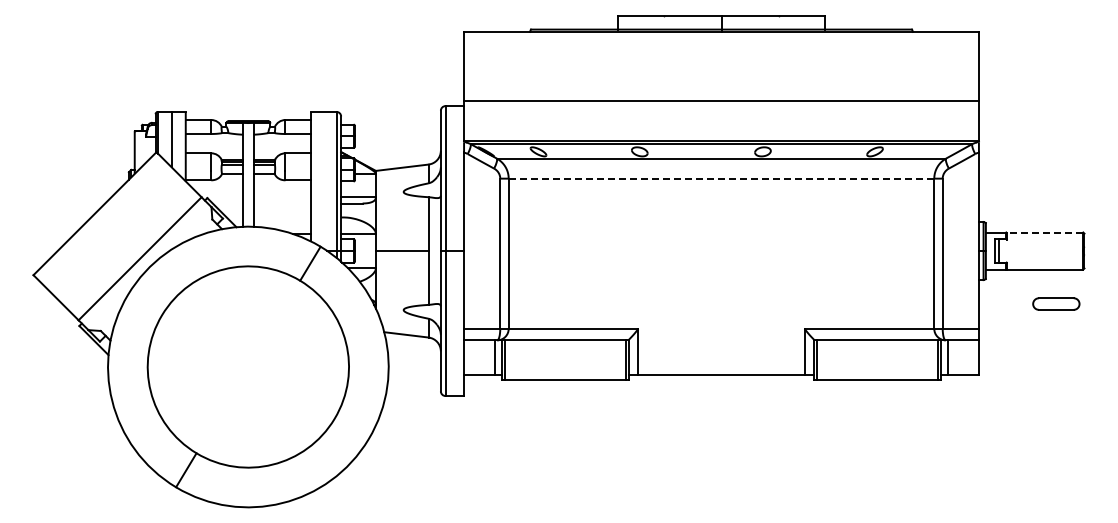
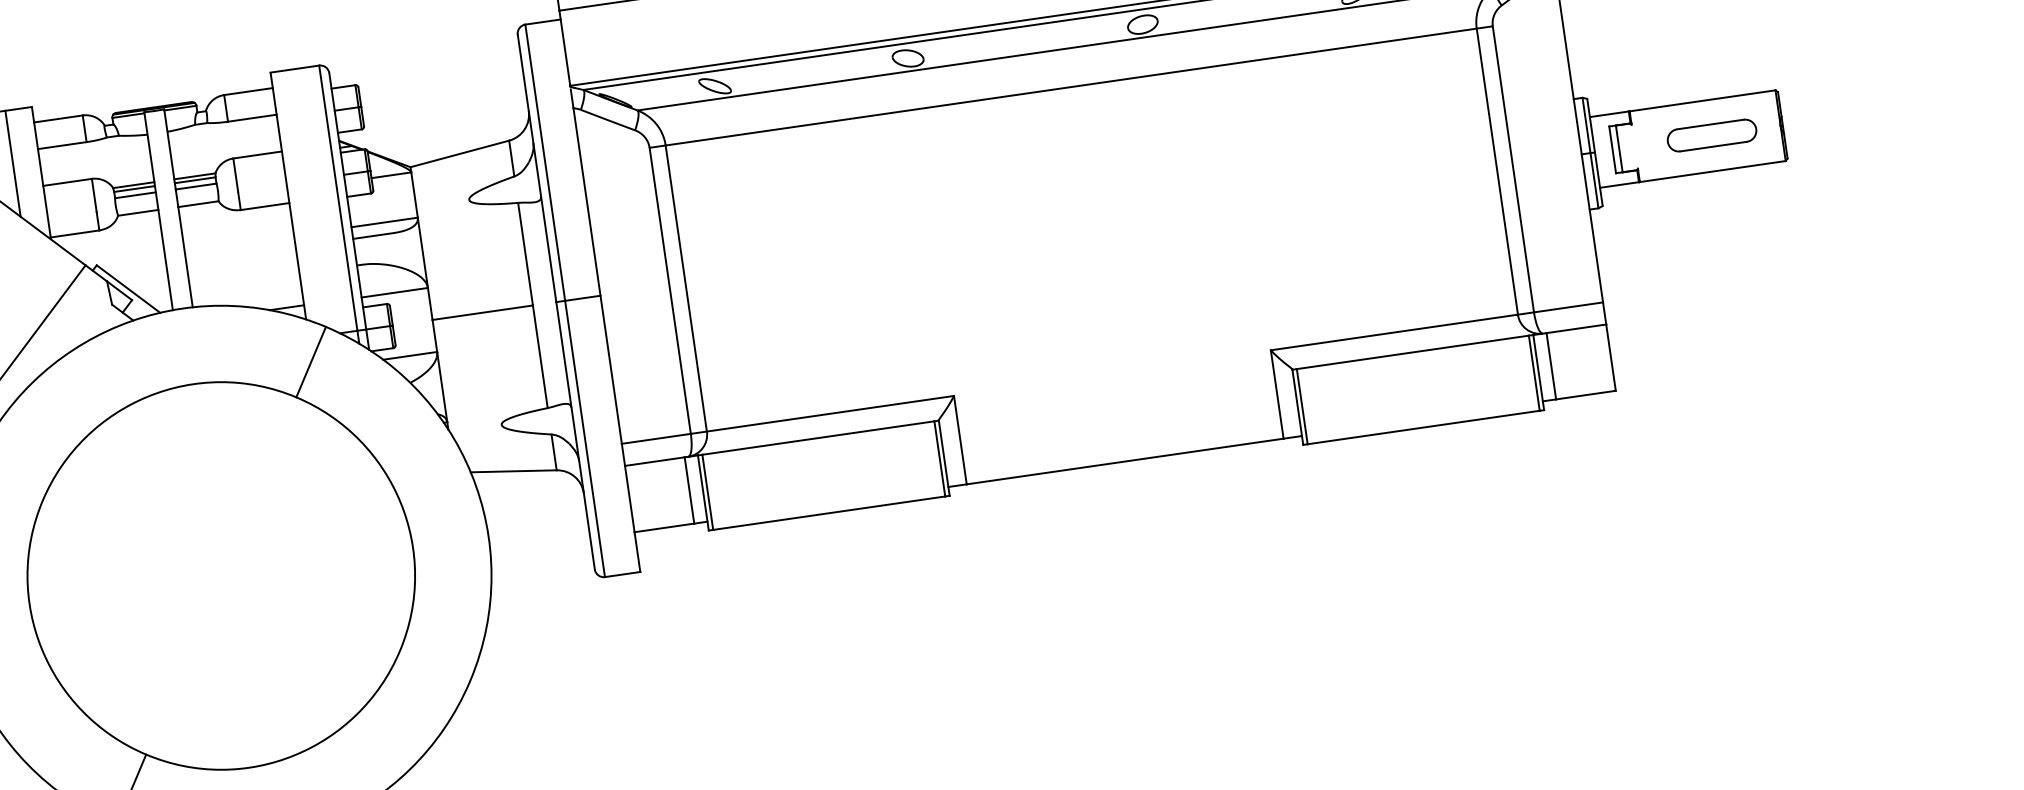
line: (721, 178) -> (1071, 86), dashed -> solid
line: (1044, 232) -> (1701, 100), dashed -> solid
part: (1056, 303) -> (1712, 134), moved

